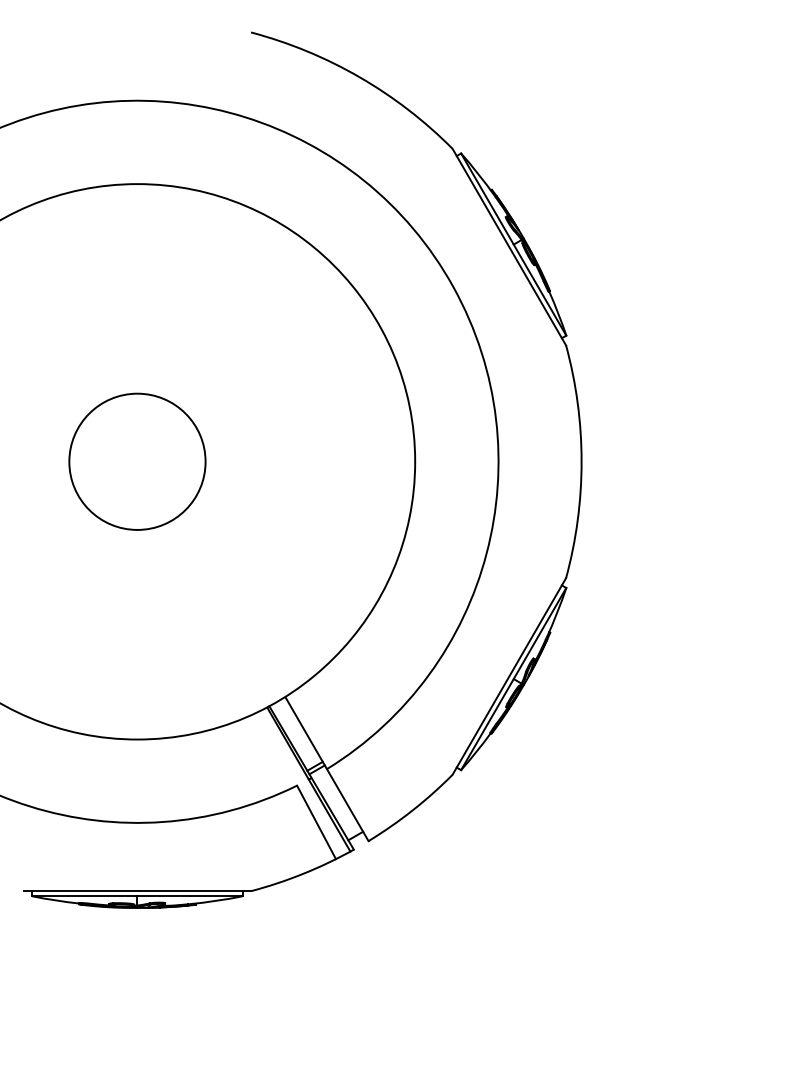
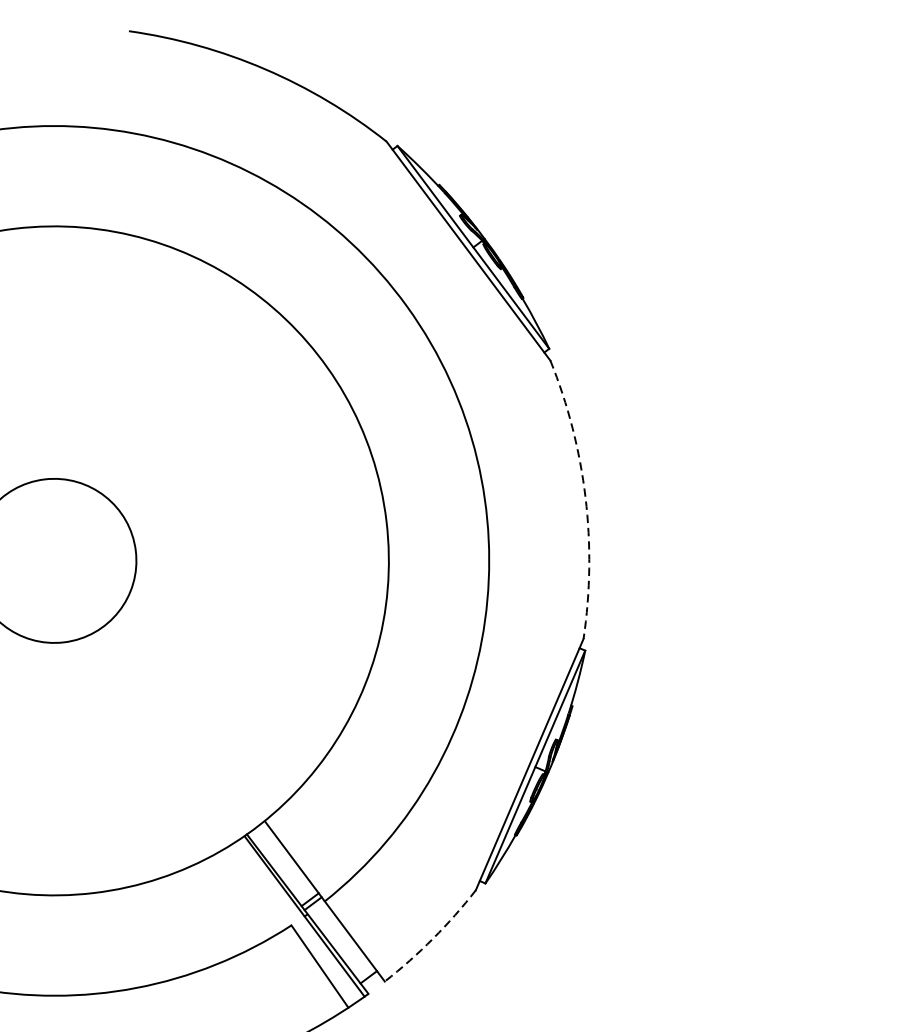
arc: (581, 461) -> (585, 497), solid -> dashed
arc: (412, 810) -> (433, 938), solid -> dashed

